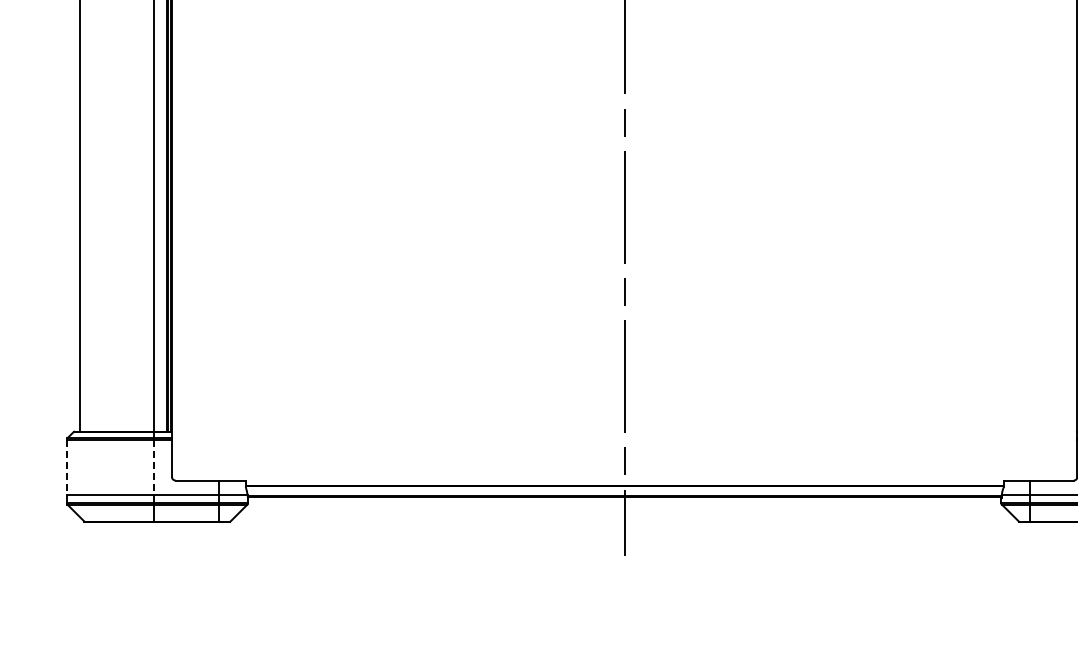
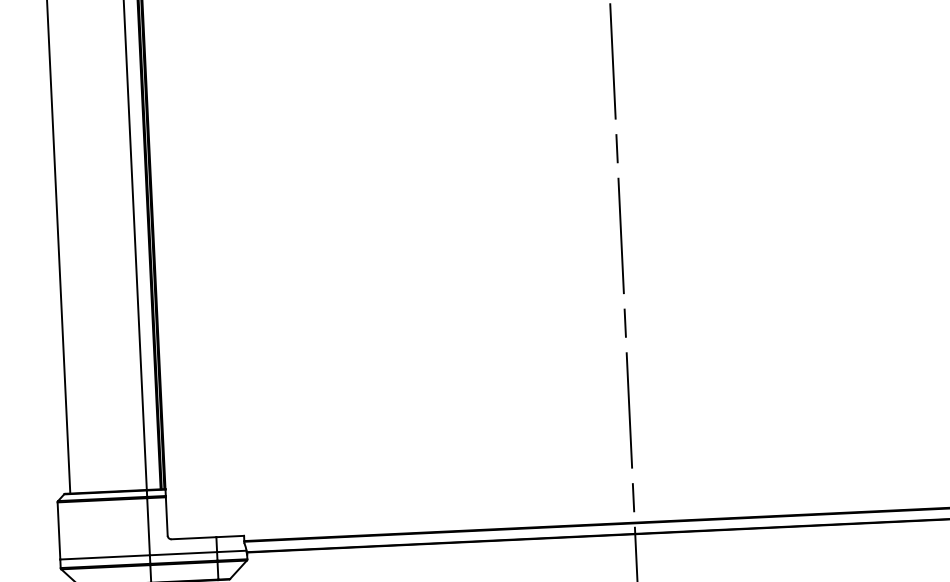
line: (66, 467) -> (58, 531), dashed -> solid
line: (153, 467) -> (148, 526), dashed -> solid

